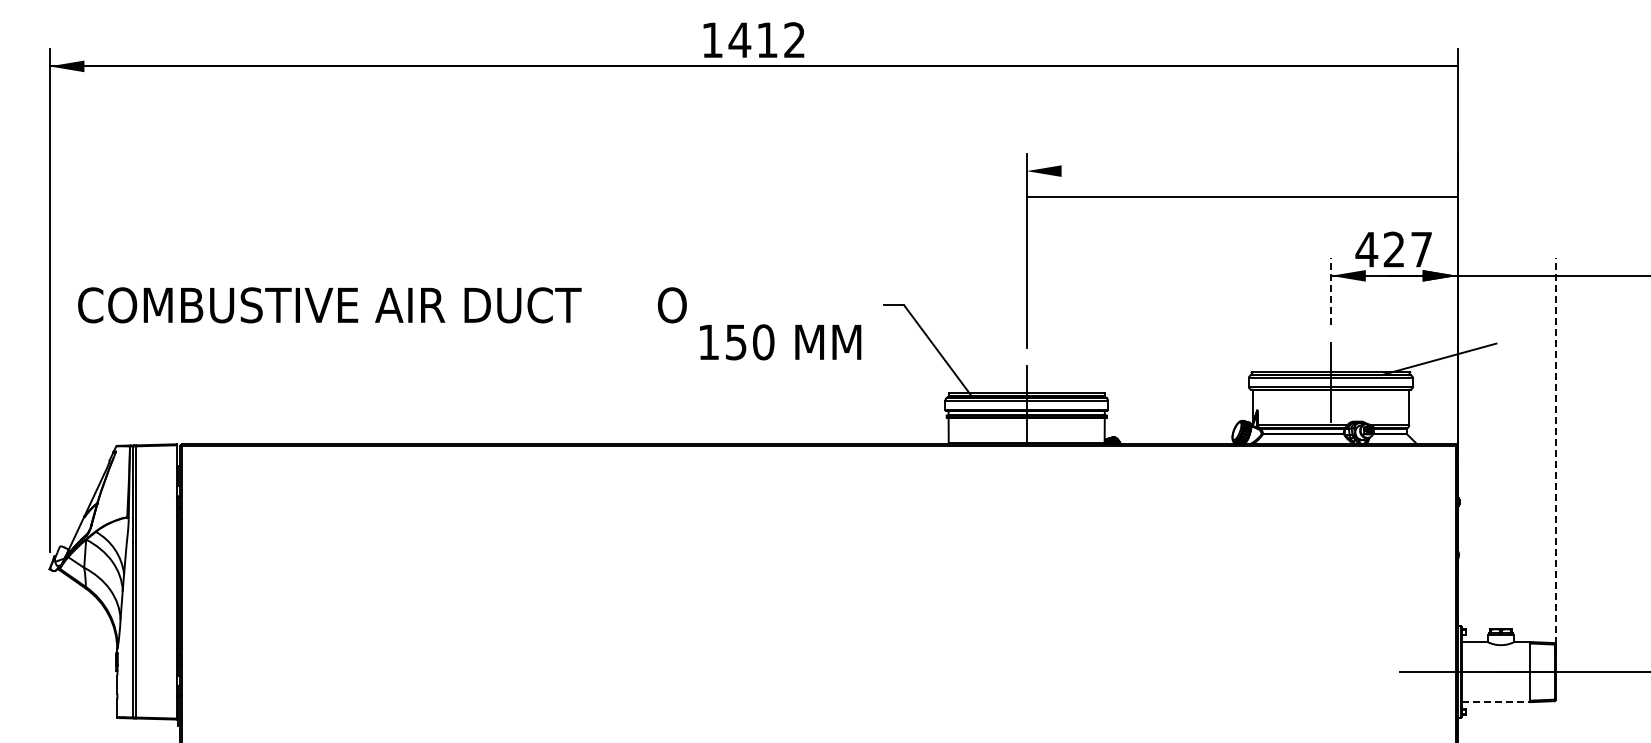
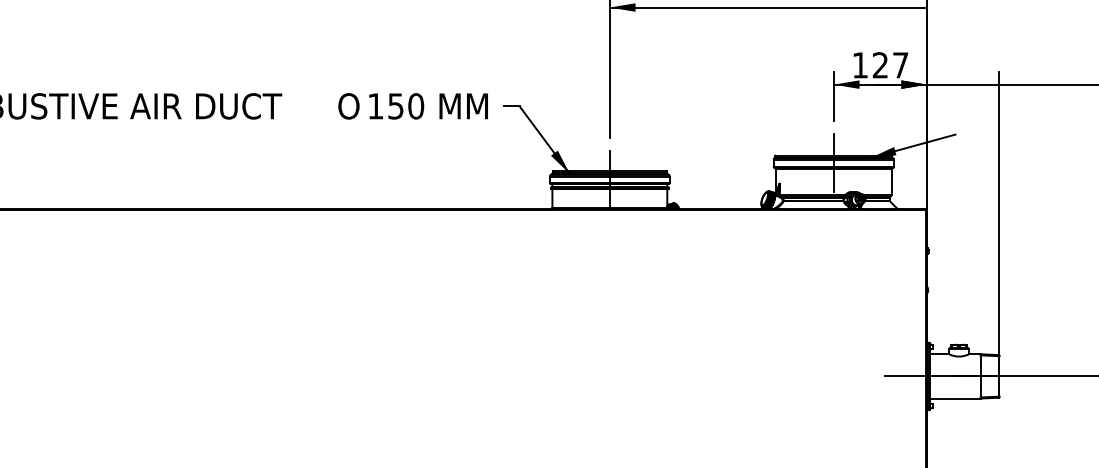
line: (1241, 197) -> (768, 7), moved
text: (1366, 249) -> (860, 65), 427 -> 127
line: (1330, 291) -> (833, 96), dashed -> solid
text: (780, 342) -> (428, 106), moved
fill: (1397, 367) -> (882, 152), added
fill: (959, 380) -> (560, 161), added
line: (1555, 456) -> (999, 217), dashed -> solid
line: (1496, 702) -> (955, 398), dashed -> solid

